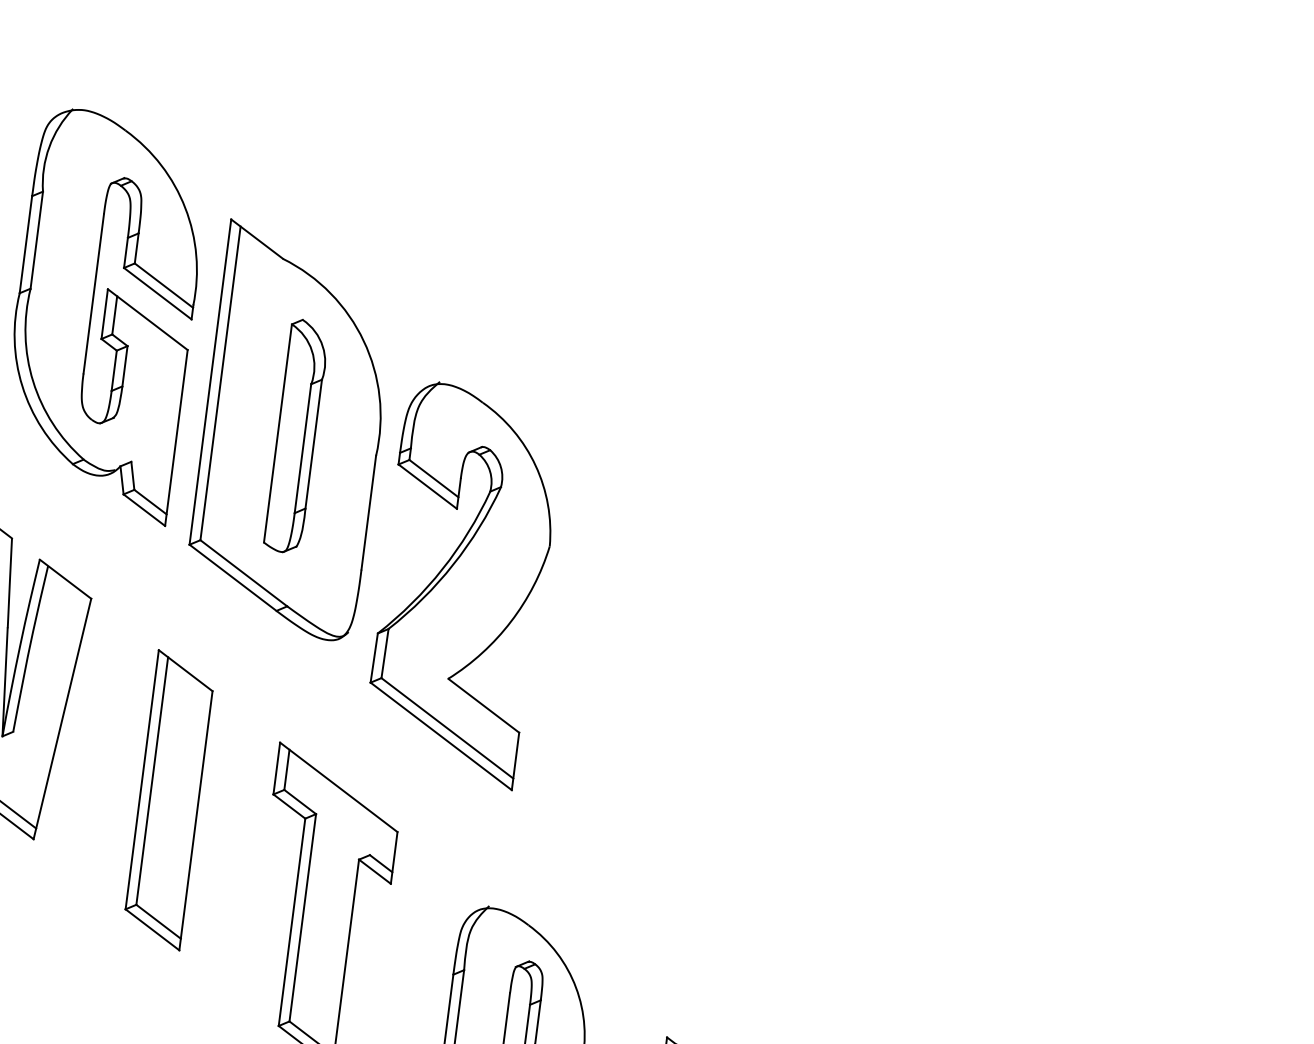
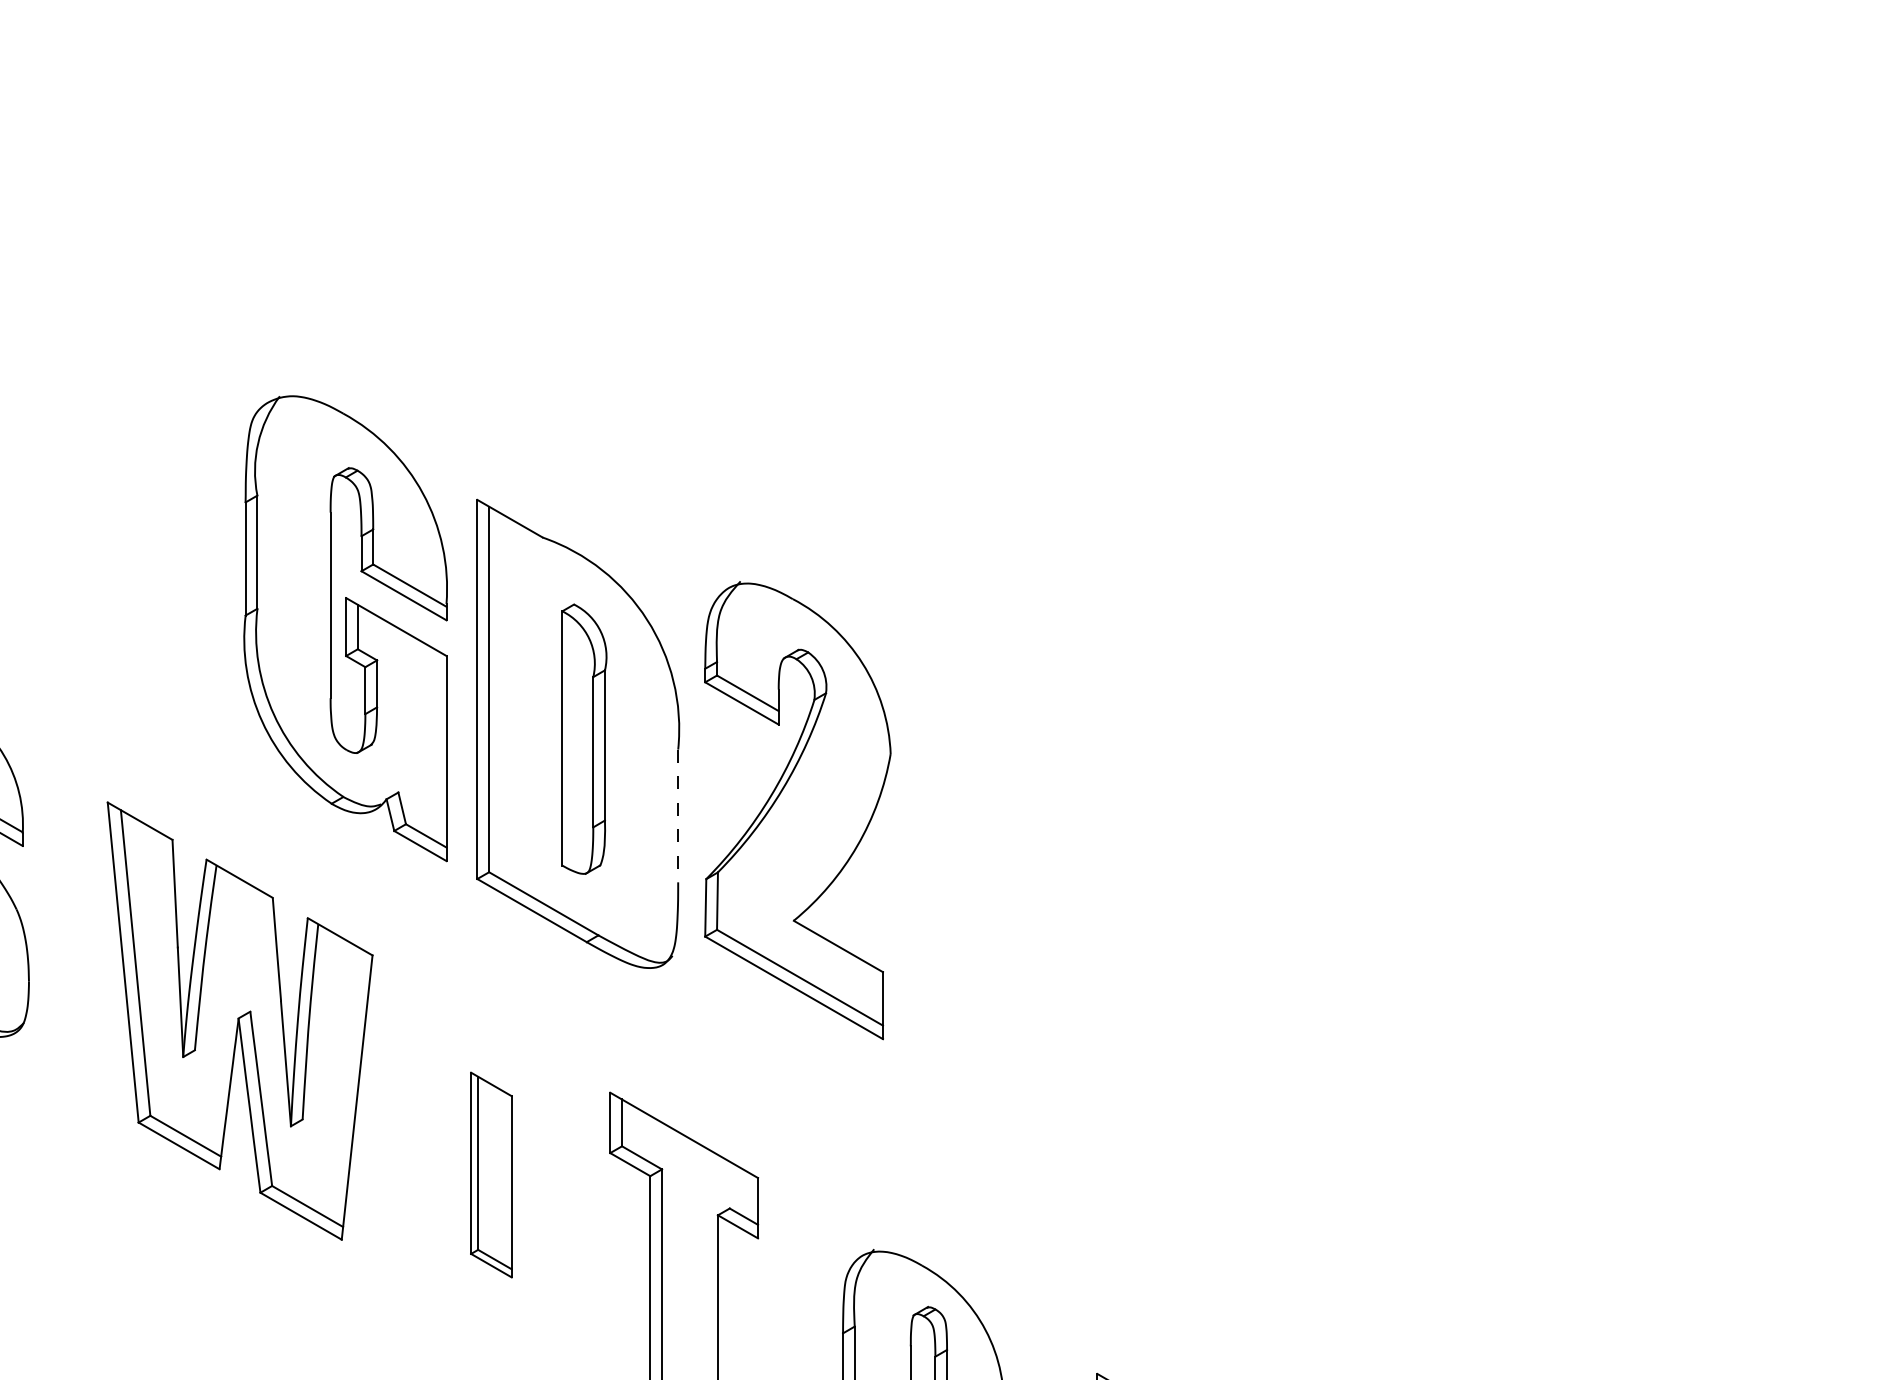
line: (369, 513) -> (678, 816), solid -> dashed
part: (463, 584) -> (797, 810), moved
part: (169, 799) -> (491, 1174), size x0.6

